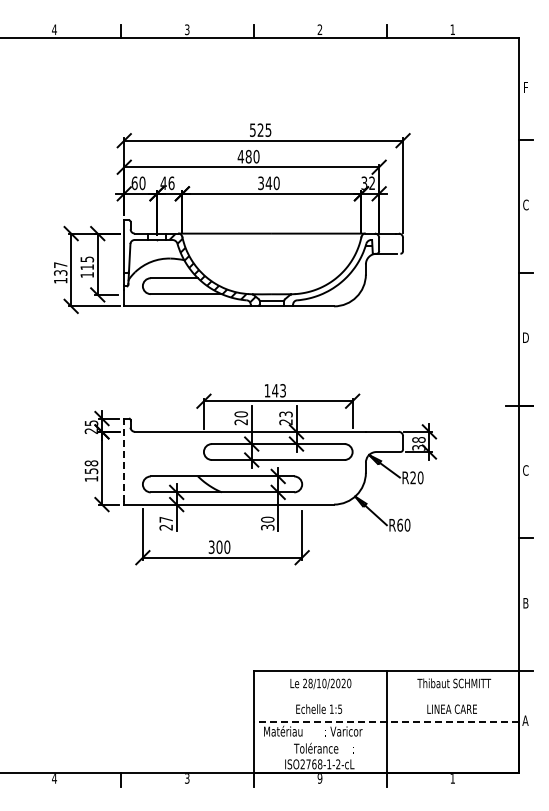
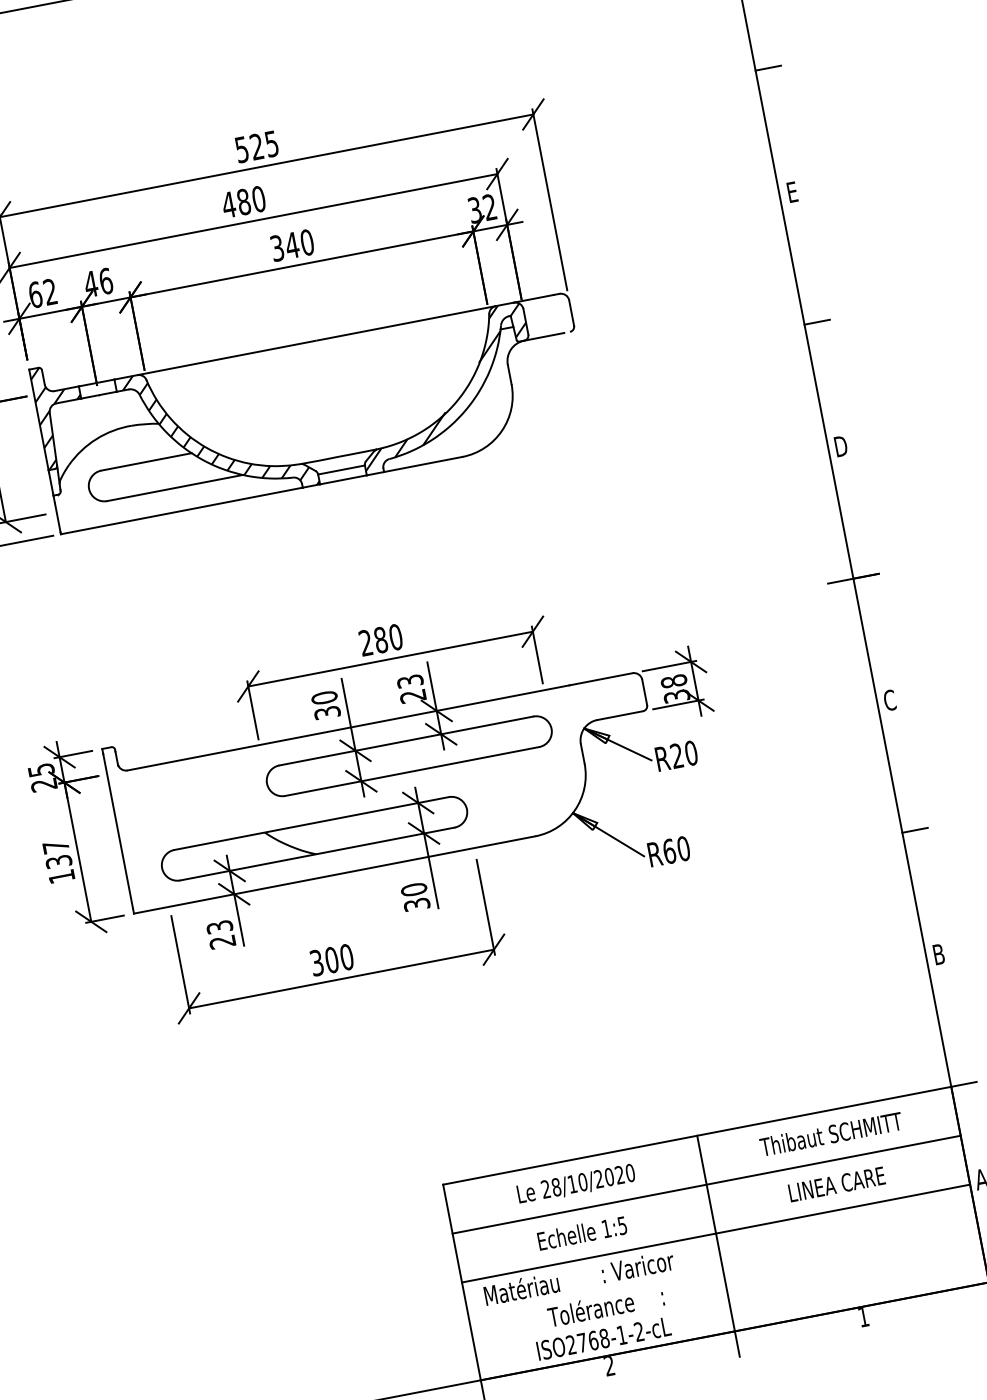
text: (142, 183) -> (50, 292), 60 -> 62
text: (525, 204) -> (791, 191), C -> E
hatch: (135, 246) -> (60, 415), added
hatch: (331, 268) -> (443, 385), added
text: (275, 390) -> (381, 639), 143 -> 280
text: (241, 422) -> (328, 713), 20 -> 30
line: (124, 461) -> (118, 831), dashed -> solid
text: (91, 466) -> (57, 852), 158 -> 137
text: (165, 519) -> (218, 926), 27 -> 23
line: (386, 696) -> (706, 1184), added
line: (386, 722) -> (716, 1233), dashed -> solid
text: (319, 778) -> (608, 1365), 9 -> 2

